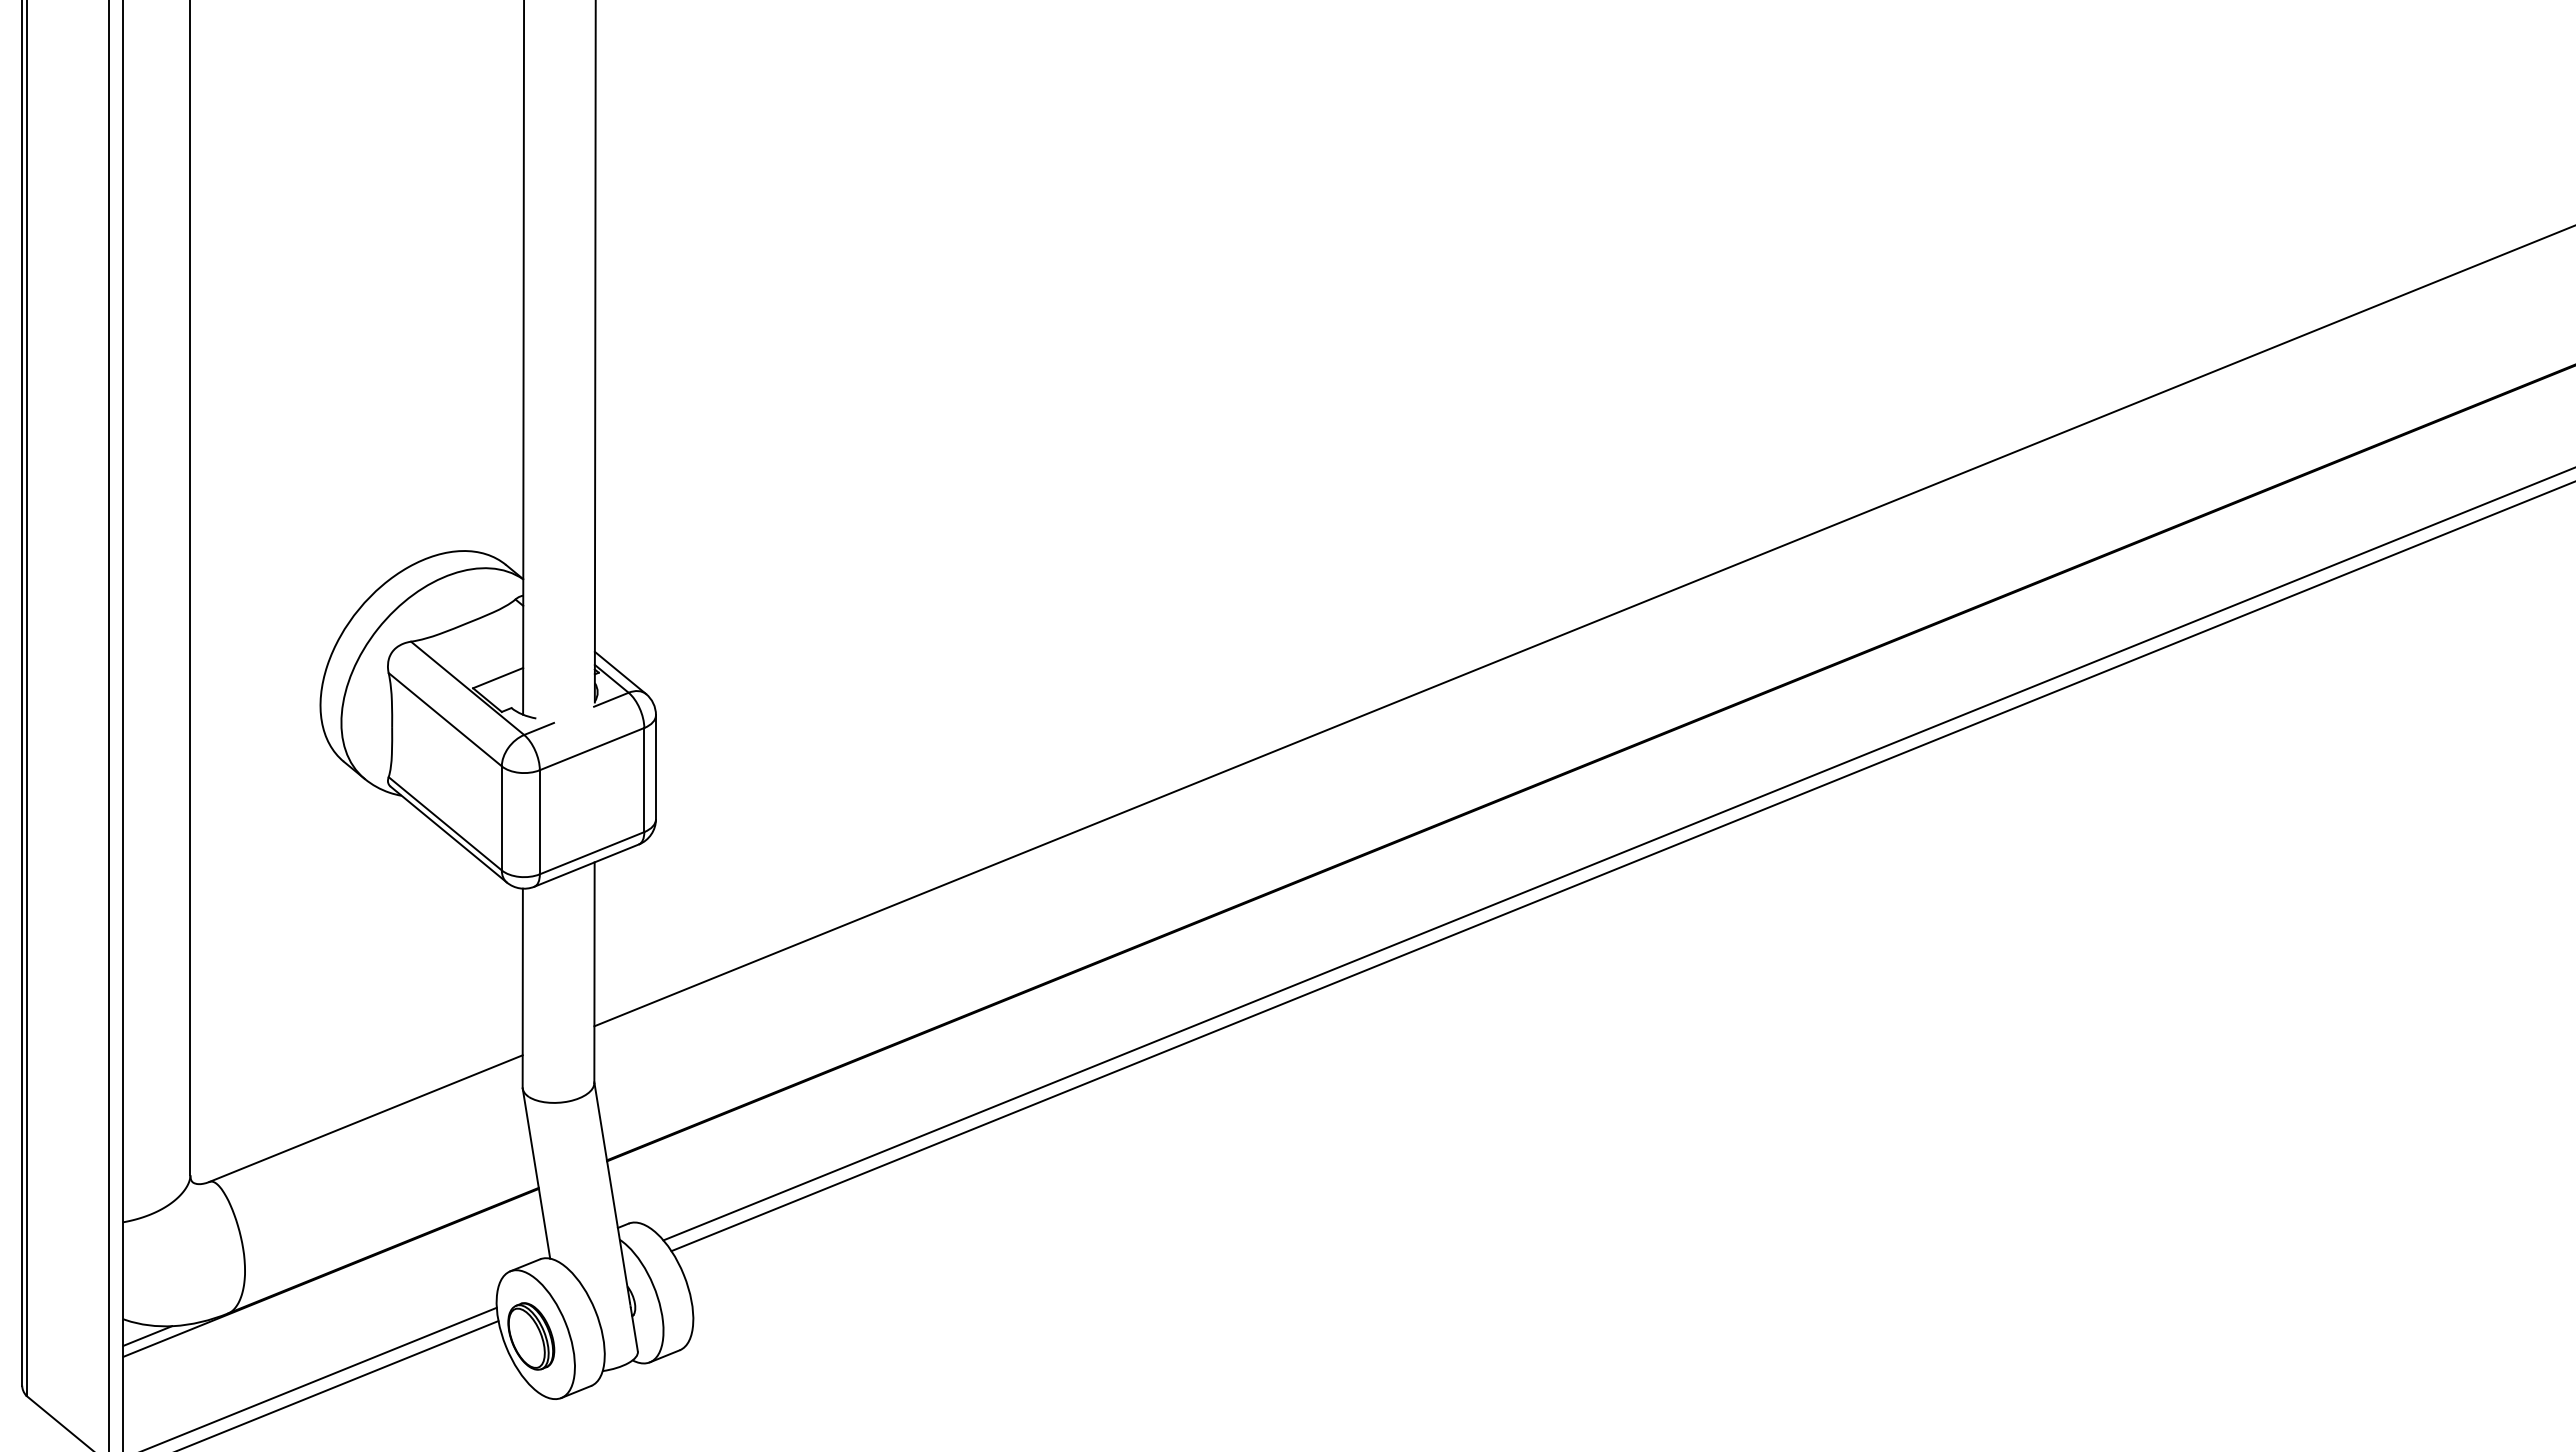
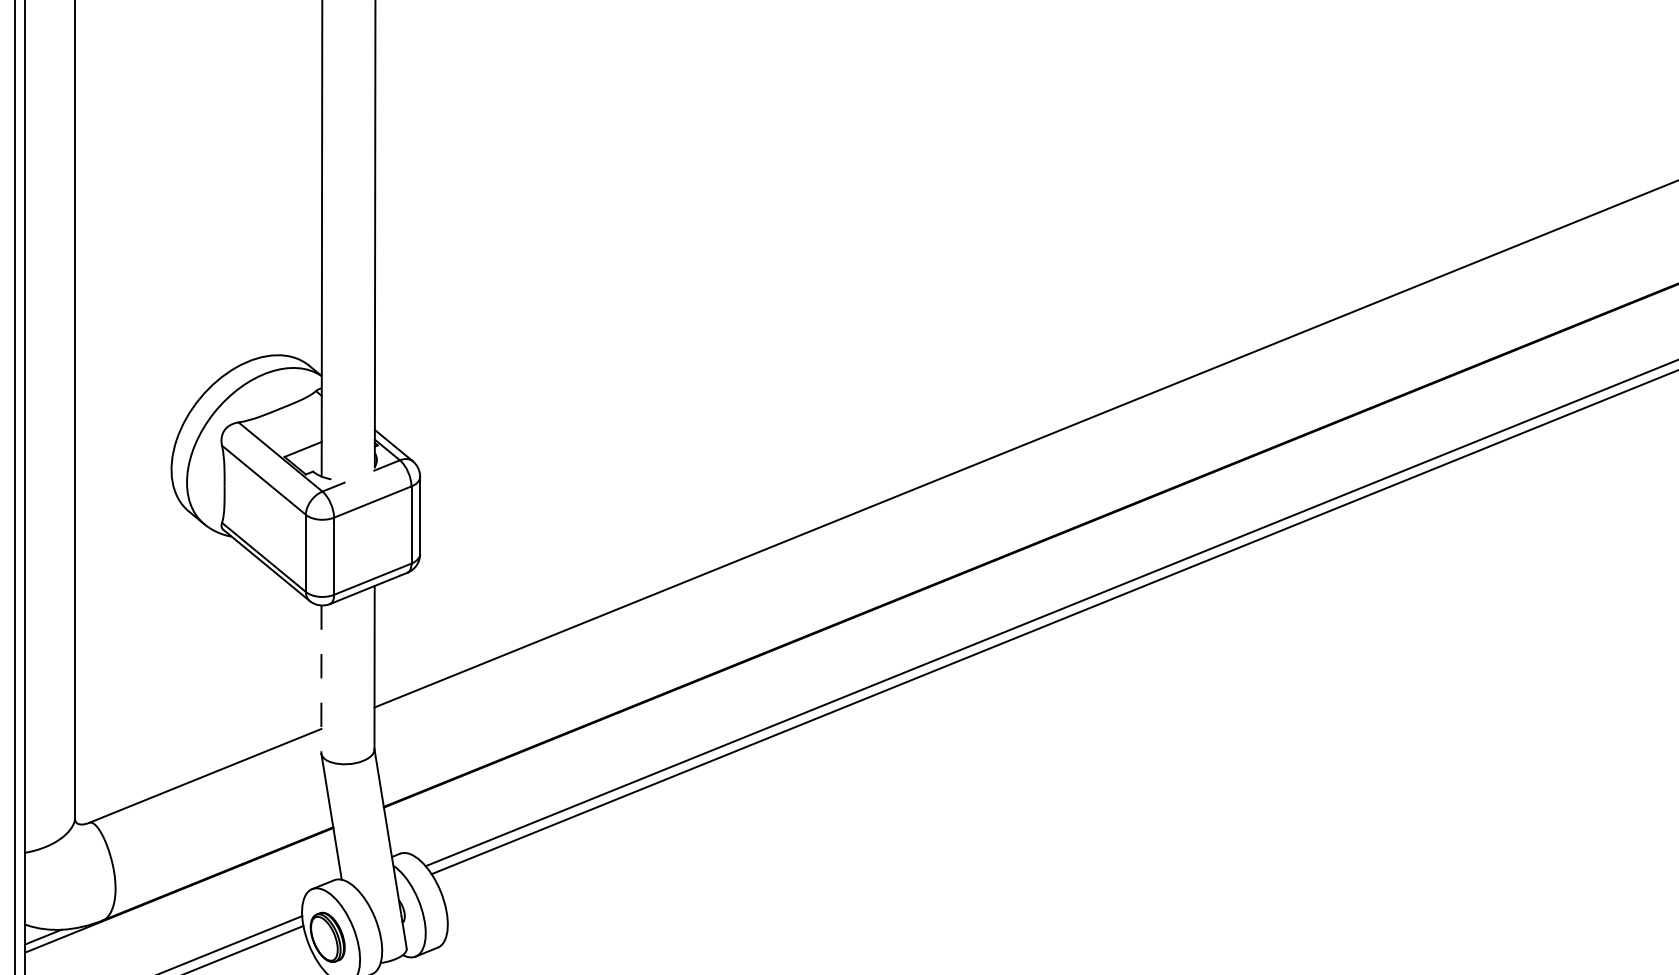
line: (522, 988) -> (321, 679), solid -> dashed

